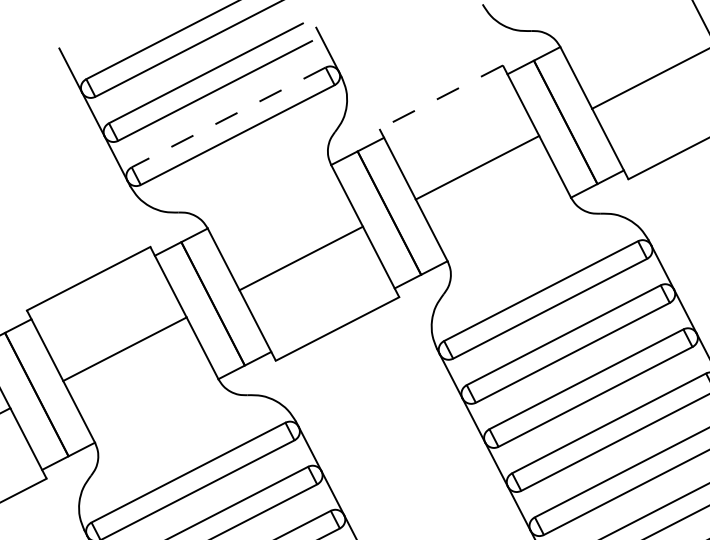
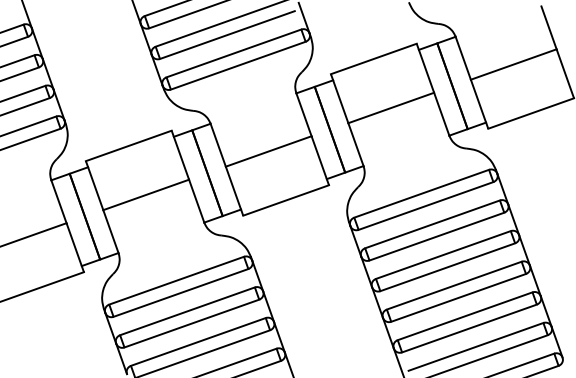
line: (440, 96) -> (373, 58), dashed -> solid
line: (228, 117) -> (233, 53), dashed -> solid

